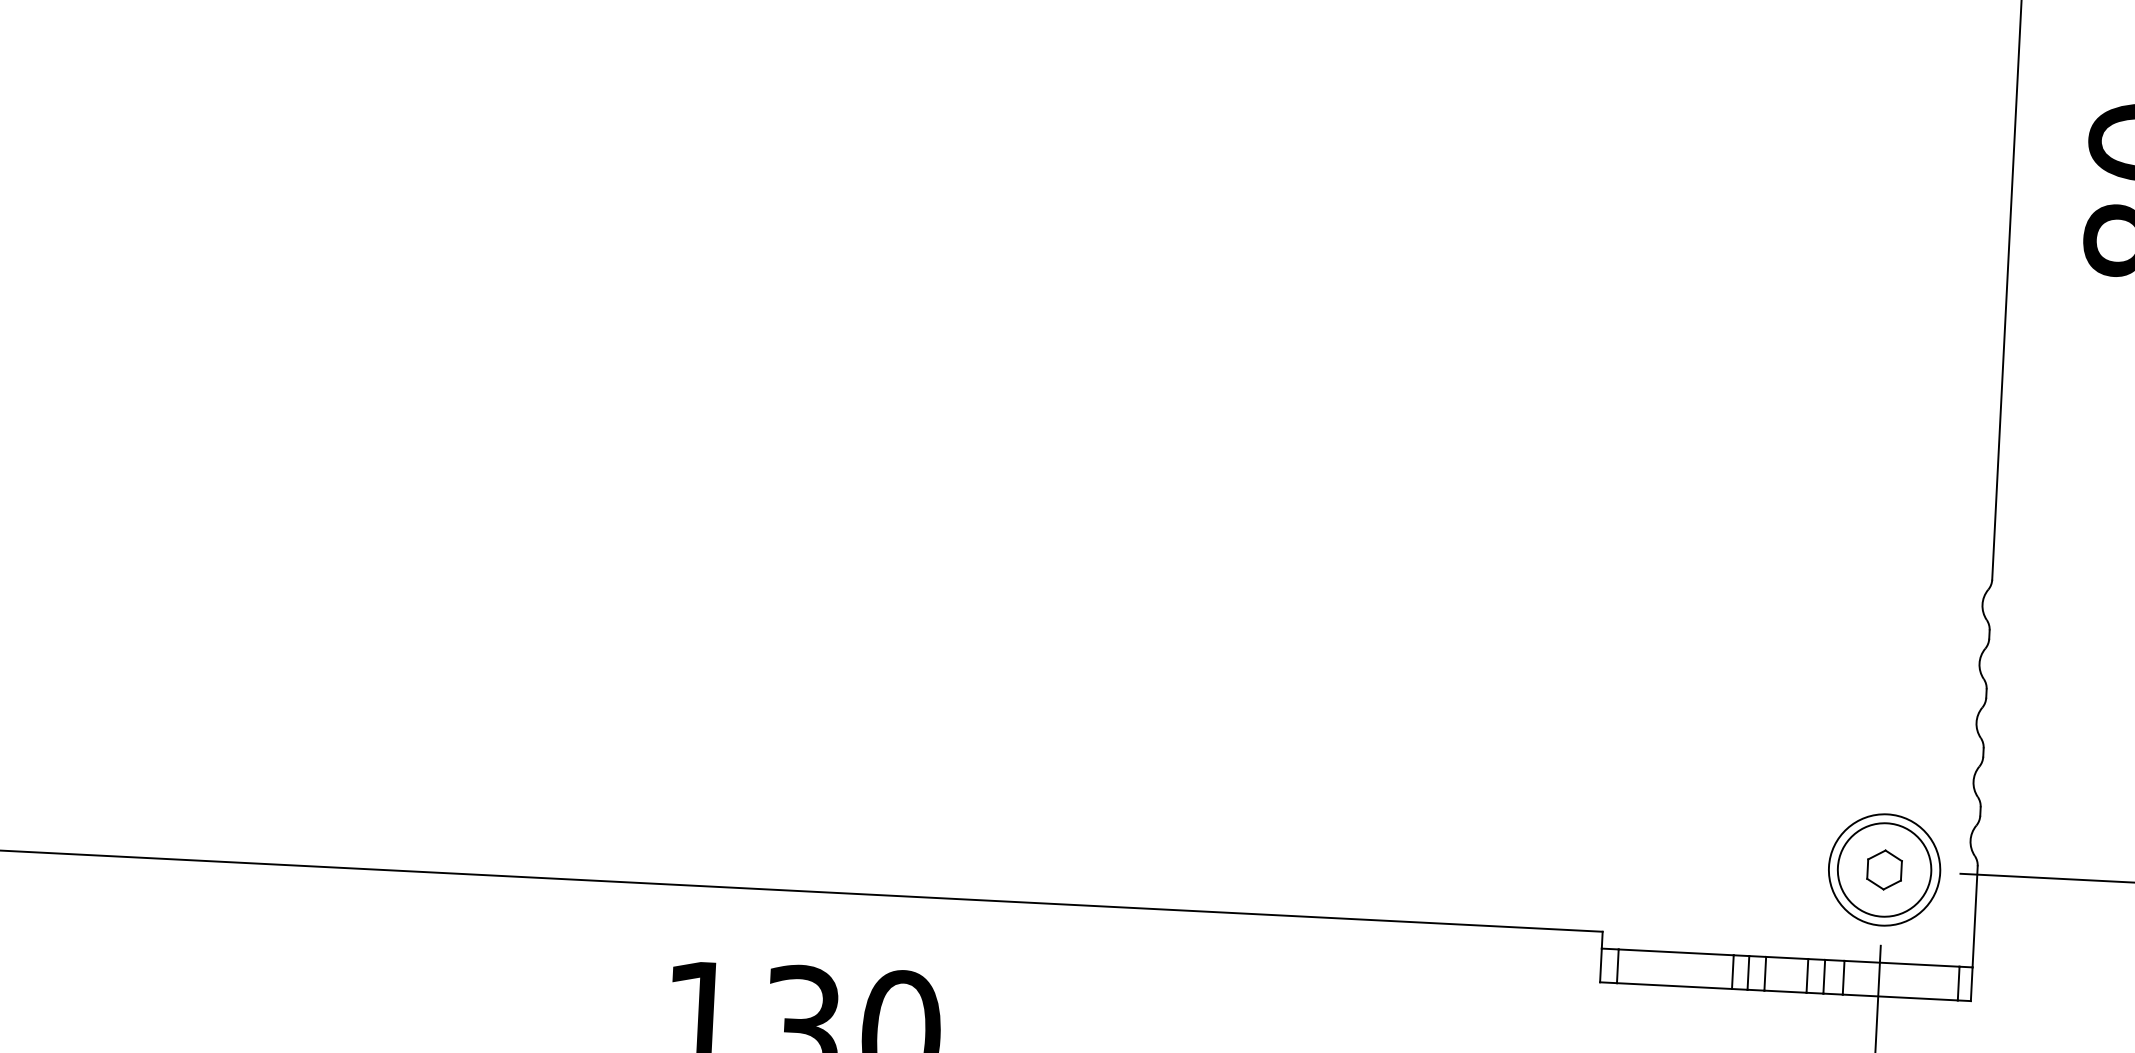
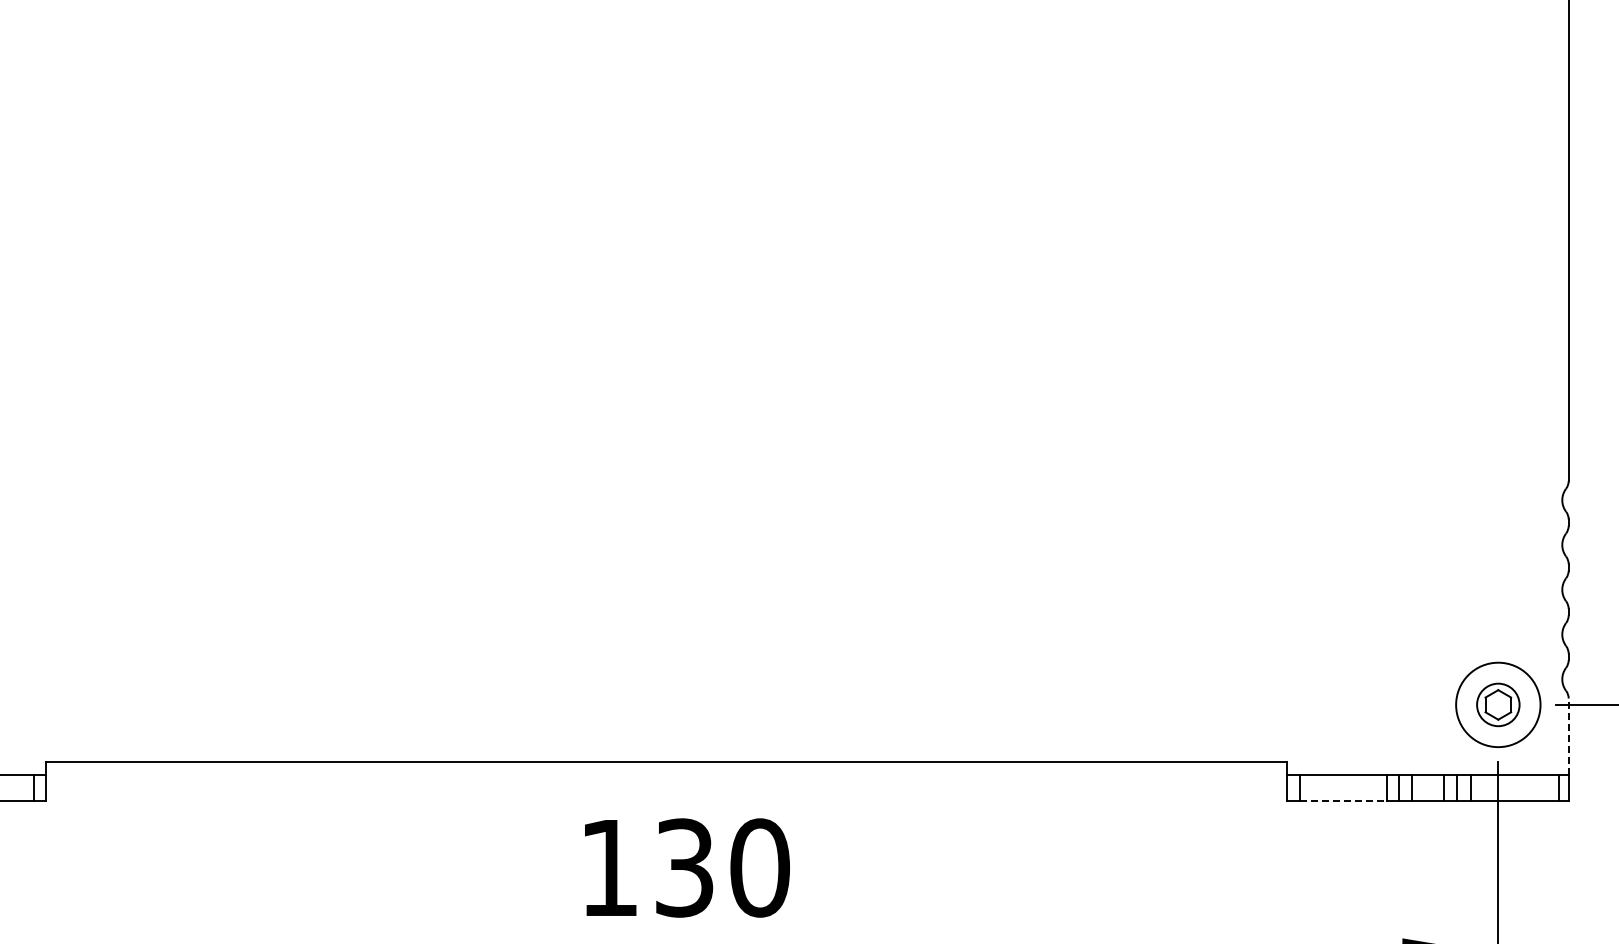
circle: (1883, 869) -> (1497, 704), size x0.6
line: (1974, 916) -> (1568, 736), solid -> dashed
line: (1674, 985) -> (1343, 800), solid -> dashed

